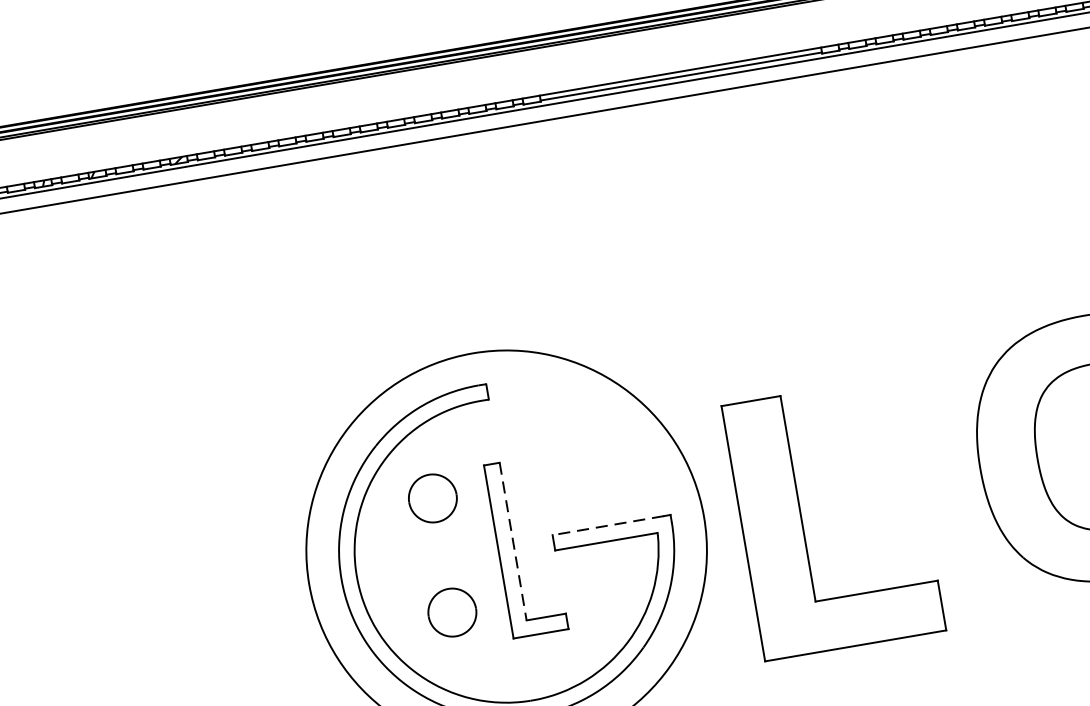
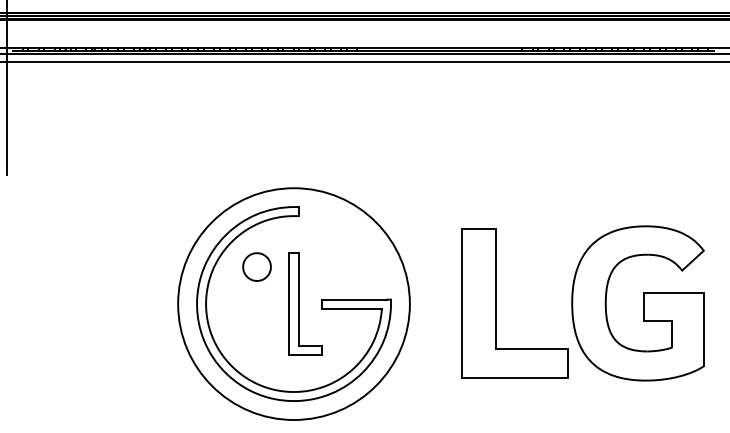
part: (802, 523) -> (496, 303), moved
line: (608, 525) -> (354, 299), dashed -> solid
line: (513, 543) -> (298, 300), dashed -> solid
part: (451, 611) -> (256, 333), removed

